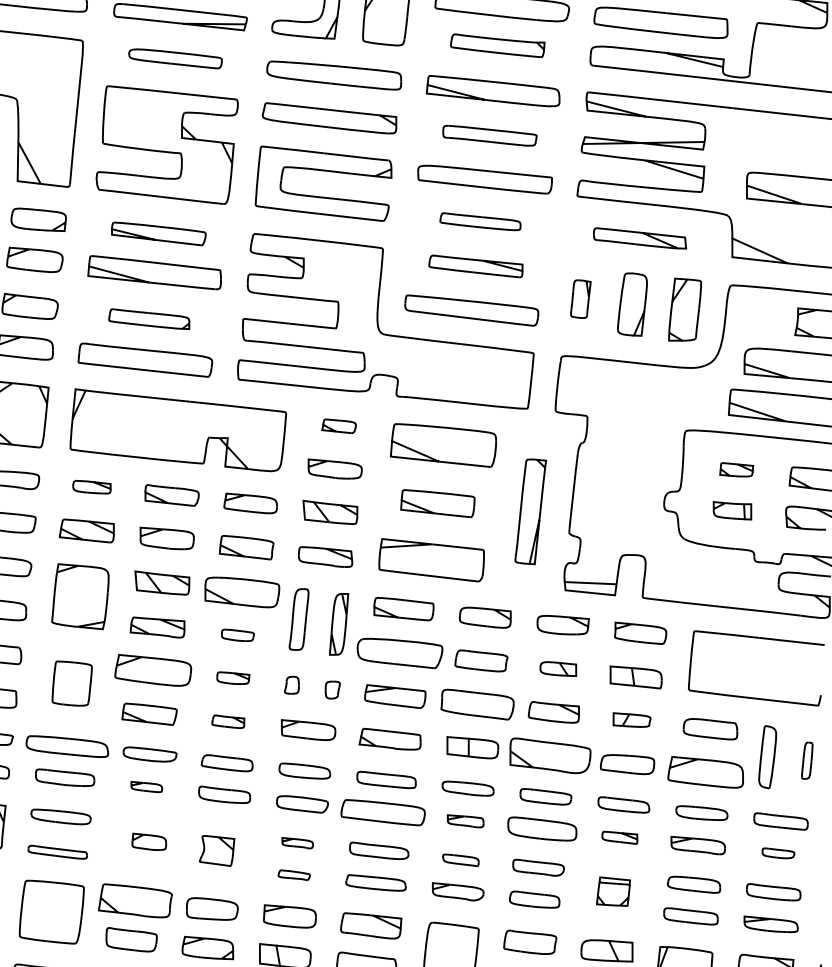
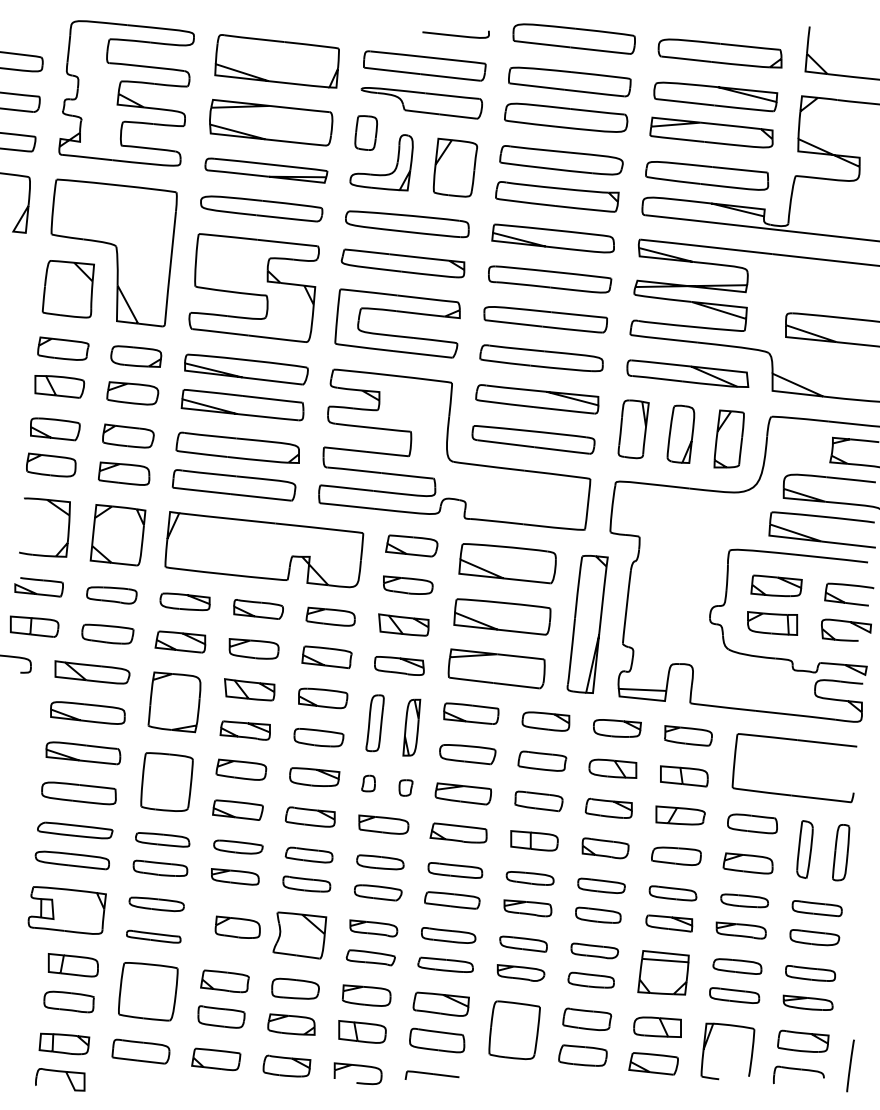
part: (497, 45) -> (557, 196), size x1.43
part: (175, 58) -> (261, 208), size x1.43
part: (490, 135) -> (550, 279), size x1.43
part: (480, 221) -> (541, 358), size x1.67
part: (158, 233) -> (246, 369), size x1.43
part: (639, 238) -> (687, 373), size x1.43
part: (476, 266) -> (537, 399), size x1.43
part: (580, 299) -> (633, 429), size x1.67
part: (149, 318) -> (237, 447), size x1.67
part: (338, 425) -> (411, 545), size x1.67
part: (736, 469) -> (776, 585), size x1.67
part: (91, 486) -> (184, 601), size x1.43
part: (437, 503) -> (502, 616), size x1.43
part: (732, 510) -> (772, 623), size x1.43
part: (530, 511) -> (587, 624), size x1.43
part: (242, 592) -> (323, 698), size x0.71
part: (237, 635) -> (318, 737), size x1.67
part: (399, 653) -> (467, 754), size x0.71
part: (557, 668) -> (612, 768), size x1.43
part: (153, 669) -> (241, 769), size x0.71
part: (233, 677) -> (314, 776), size x1.67
part: (71, 683) -> (166, 781), size x1.43
part: (477, 704) -> (538, 801), size x0.71
part: (631, 720) -> (680, 815), size x1.43
part: (227, 721) -> (309, 816), size x1.67
part: (67, 746) -> (162, 839), size x0.71
part: (550, 756) -> (605, 848), size x0.62
part: (807, 760) -> (841, 852), size x1.67
part: (705, 772) -> (747, 863), size x0.71
part: (146, 786) -> (235, 876), size x1.67
part: (383, 812) -> (452, 900), size x0.71
part: (465, 821) -> (527, 908), size x1.43
part: (542, 828) -> (598, 914), size x0.71
part: (619, 837) -> (669, 923), size x1.43
part: (149, 841) -> (237, 926), size x1.43
part: (297, 843) -> (373, 928), size x1.67
part: (216, 850) -> (299, 935), size x1.67
part: (778, 853) -> (814, 937), size x1.67
part: (460, 859) -> (523, 943), size x1.43
part: (294, 874) -> (370, 957), size x1.67
part: (613, 891) -> (663, 972), size x1.67
part: (134, 901) -> (224, 981), size x0.71

